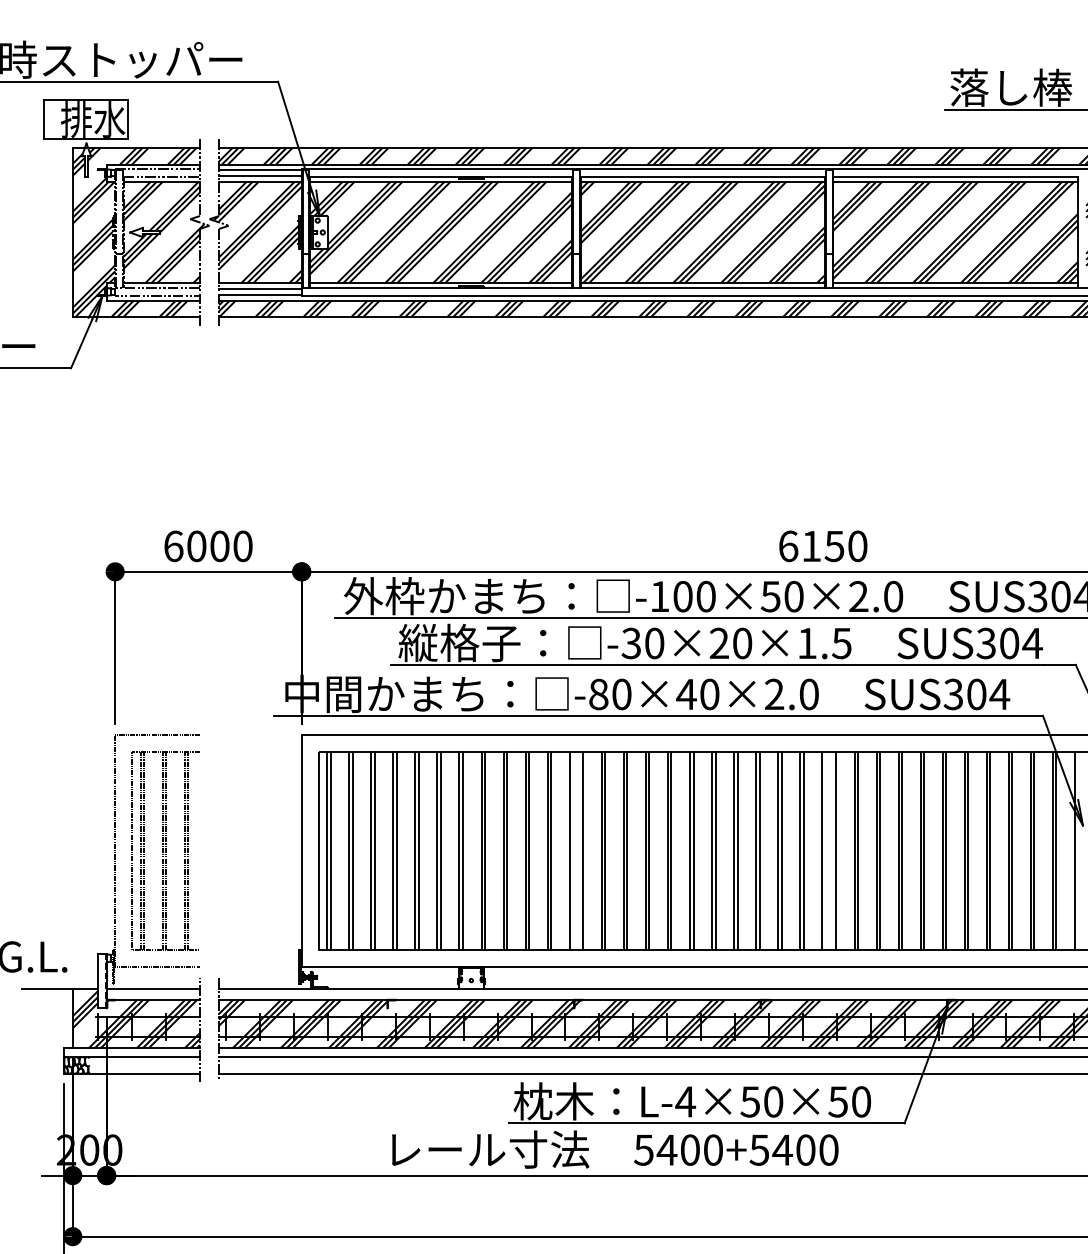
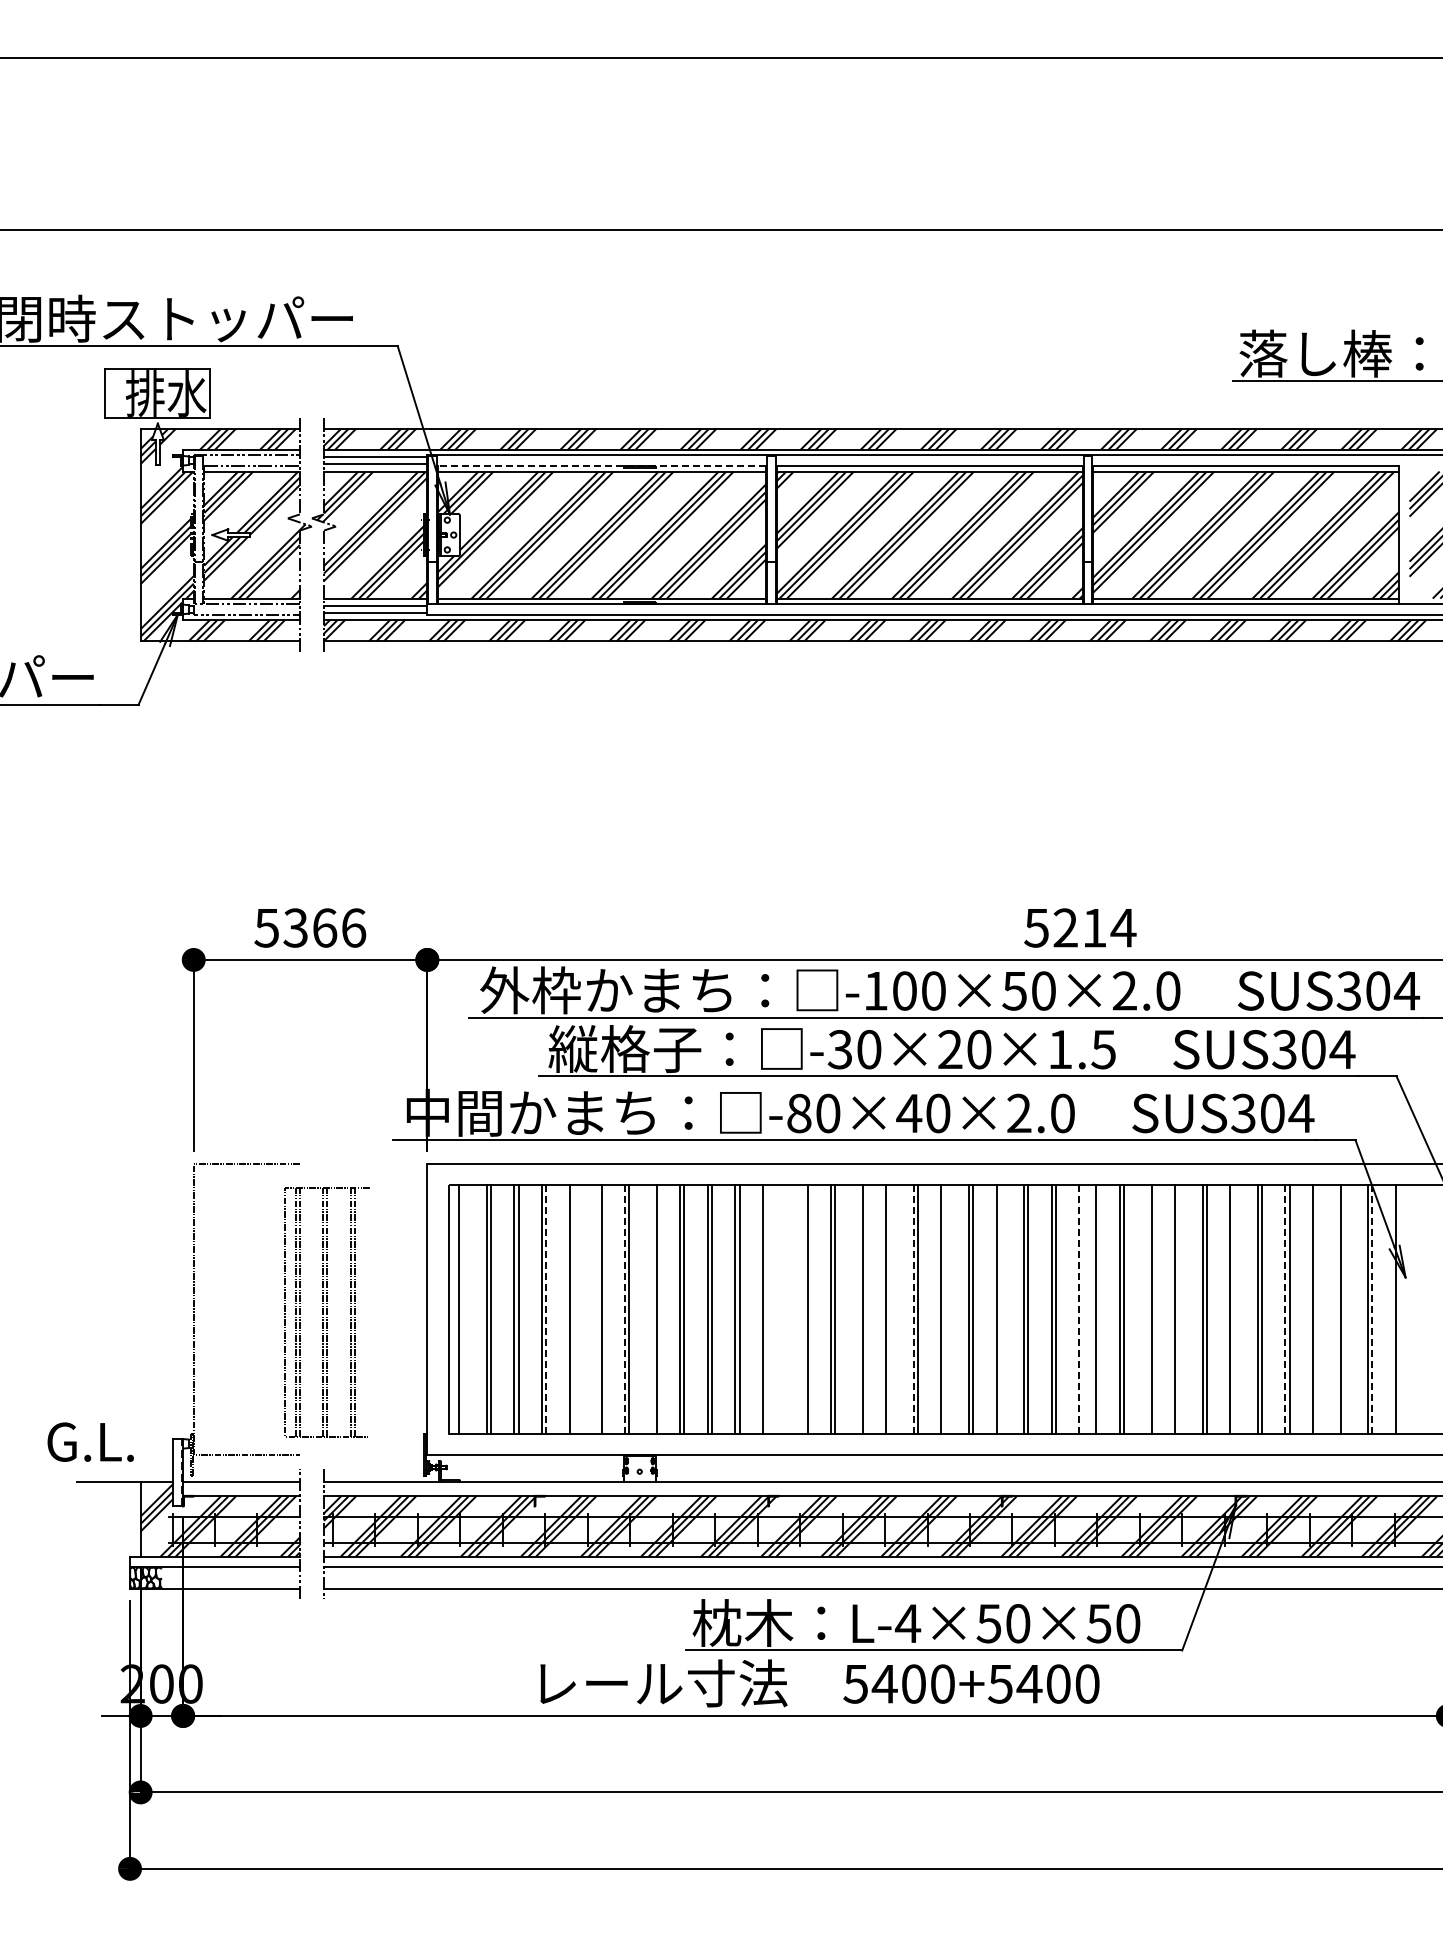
line: (440, 177) -> (601, 466), solid -> dashed
text: (208, 545) -> (310, 927), 6000 -> 5366
text: (823, 545) -> (1080, 927), 6150 -> 5214
part: (165, 850) -> (326, 1312), moved
line: (330, 850) -> (463, 1309), removed
line: (396, 850) -> (546, 1308), solid -> dashed
line: (418, 850) -> (573, 1309), removed
line: (437, 850) -> (597, 1309), removed
line: (459, 850) -> (624, 1308), solid -> dashed
line: (481, 850) -> (652, 1309), removed
line: (582, 850) -> (779, 1309), removed
line: (602, 850) -> (803, 1309), removed
line: (646, 850) -> (858, 1309), removed
line: (671, 850) -> (890, 1309), removed
line: (689, 850) -> (913, 1308), solid -> dashed
line: (715, 850) -> (945, 1309), removed
line: (759, 850) -> (1000, 1309), removed
line: (822, 850) -> (1079, 1309), solid -> dashed
line: (876, 850) -> (1147, 1309), removed
line: (902, 850) -> (1179, 1309), removed
line: (946, 850) -> (1234, 1309), removed
line: (987, 850) -> (1285, 1308), solid -> dashed
line: (1012, 850) -> (1317, 1309), removed
line: (1034, 850) -> (1344, 1309), removed
line: (1056, 850) -> (1372, 1308), solid -> dashed

